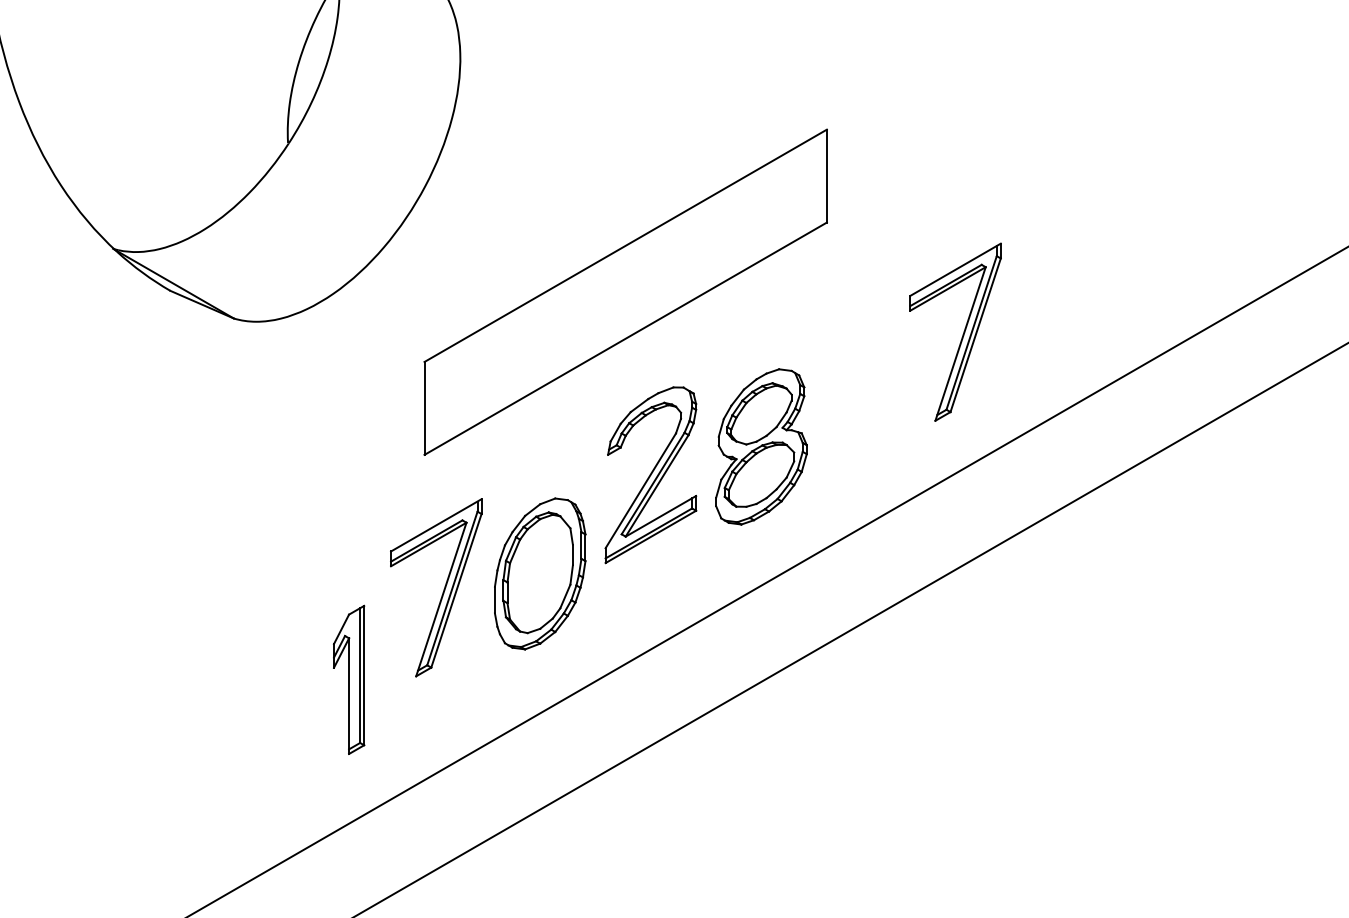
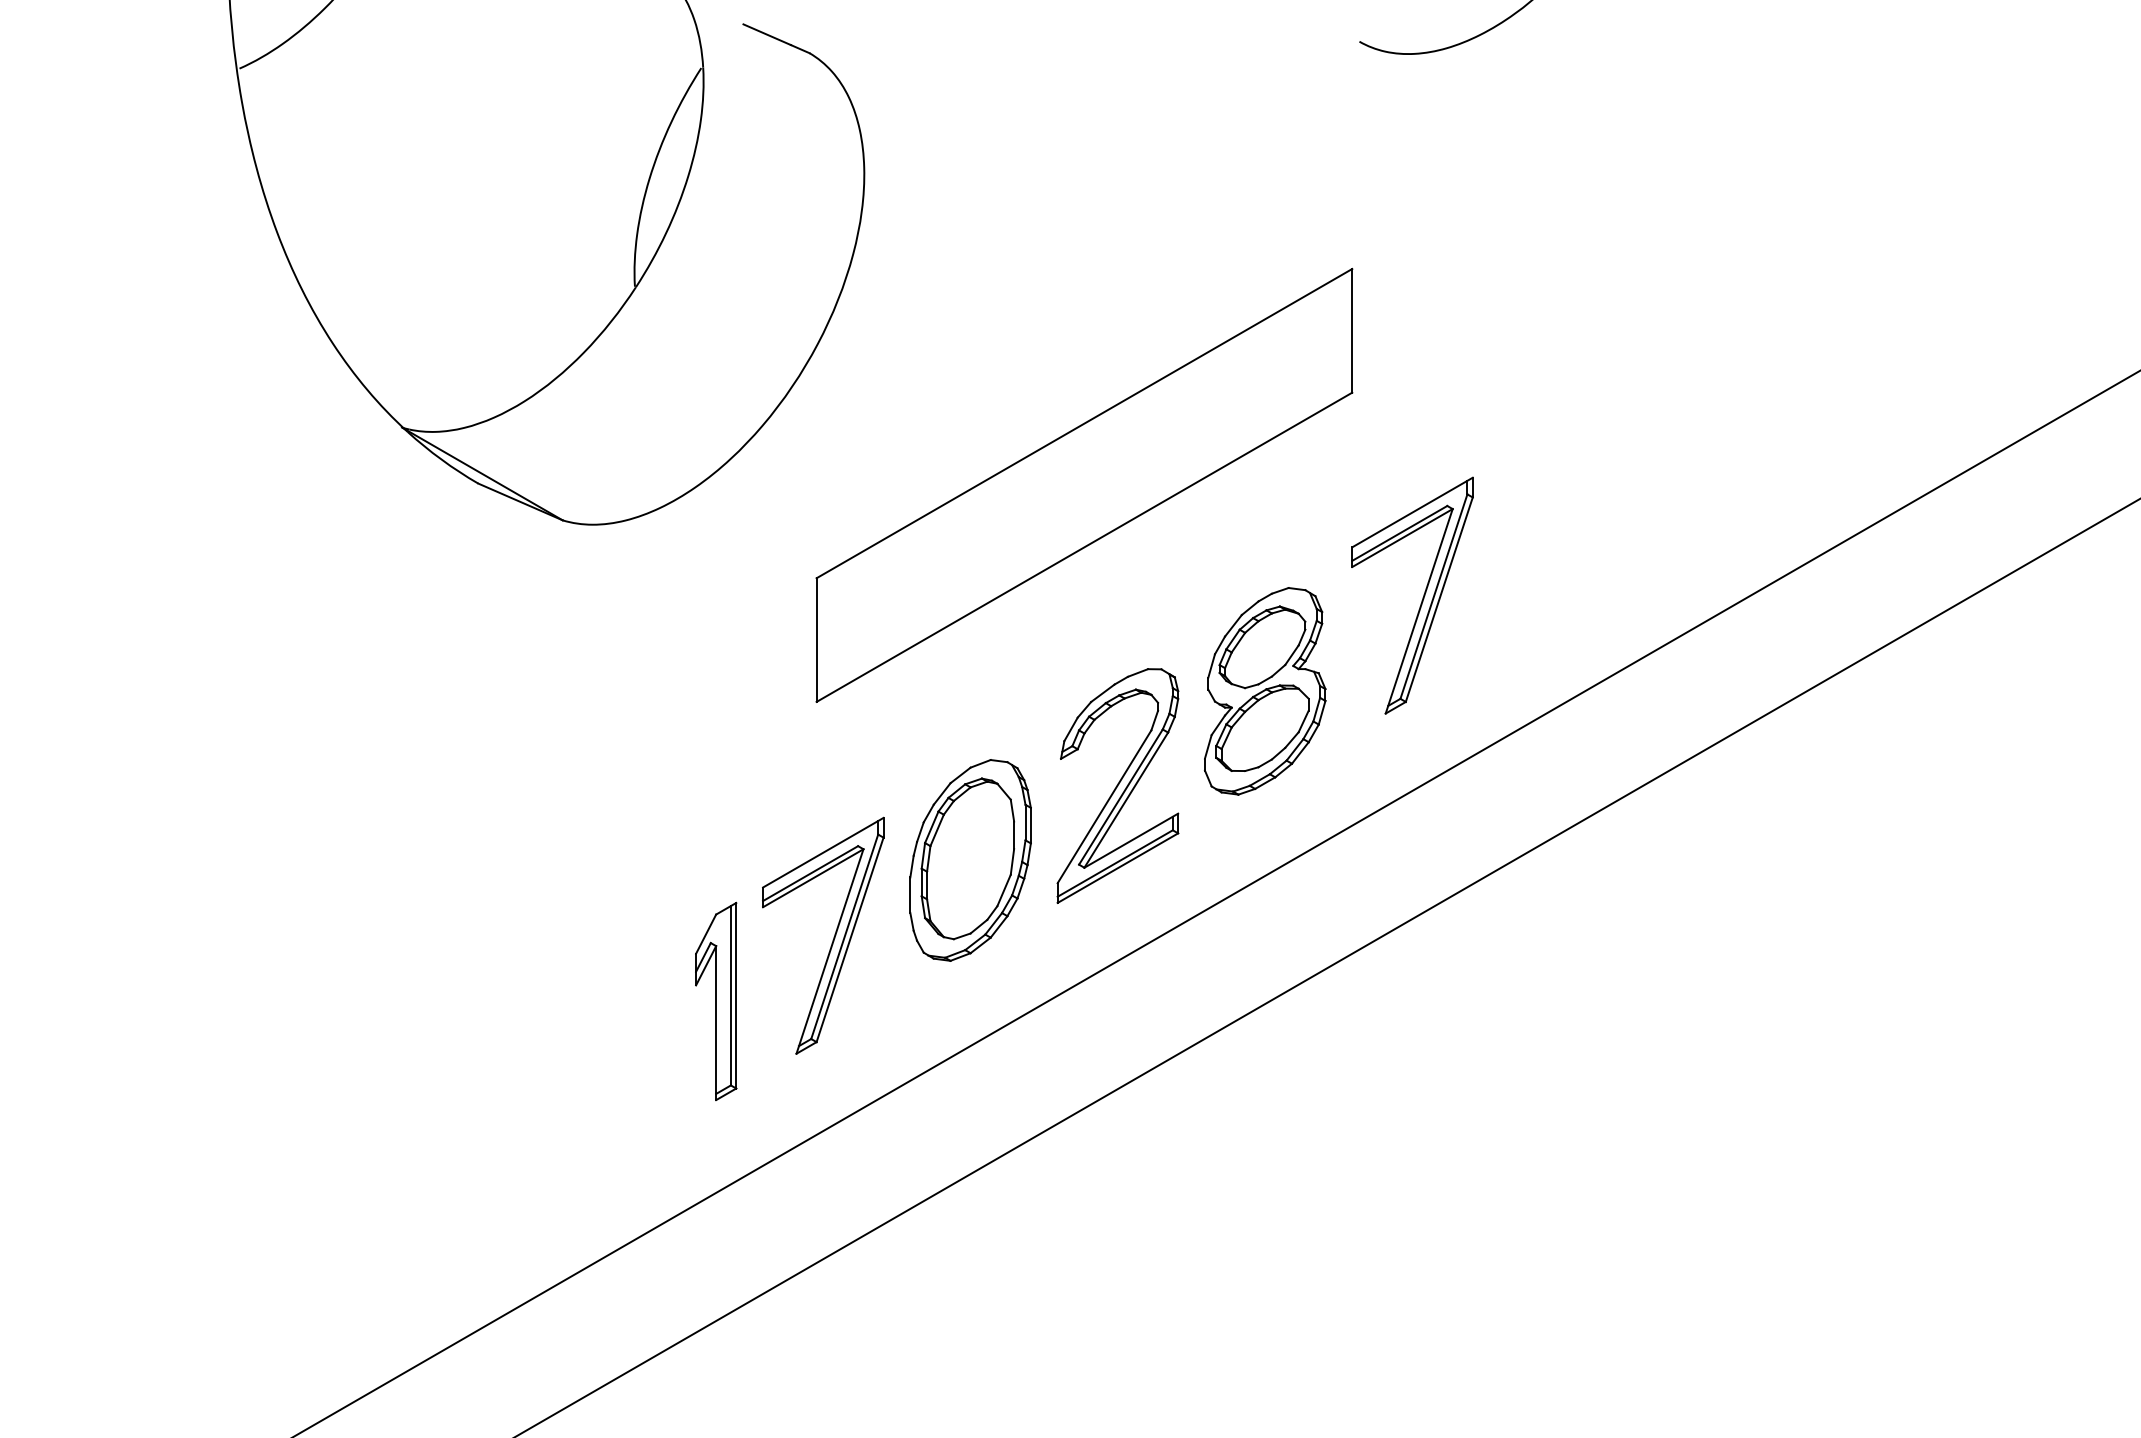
part: (963, 333) -> (1422, 597), moved
part: (650, 474) -> (1117, 785), moved
part: (443, 589) -> (833, 937), moved

